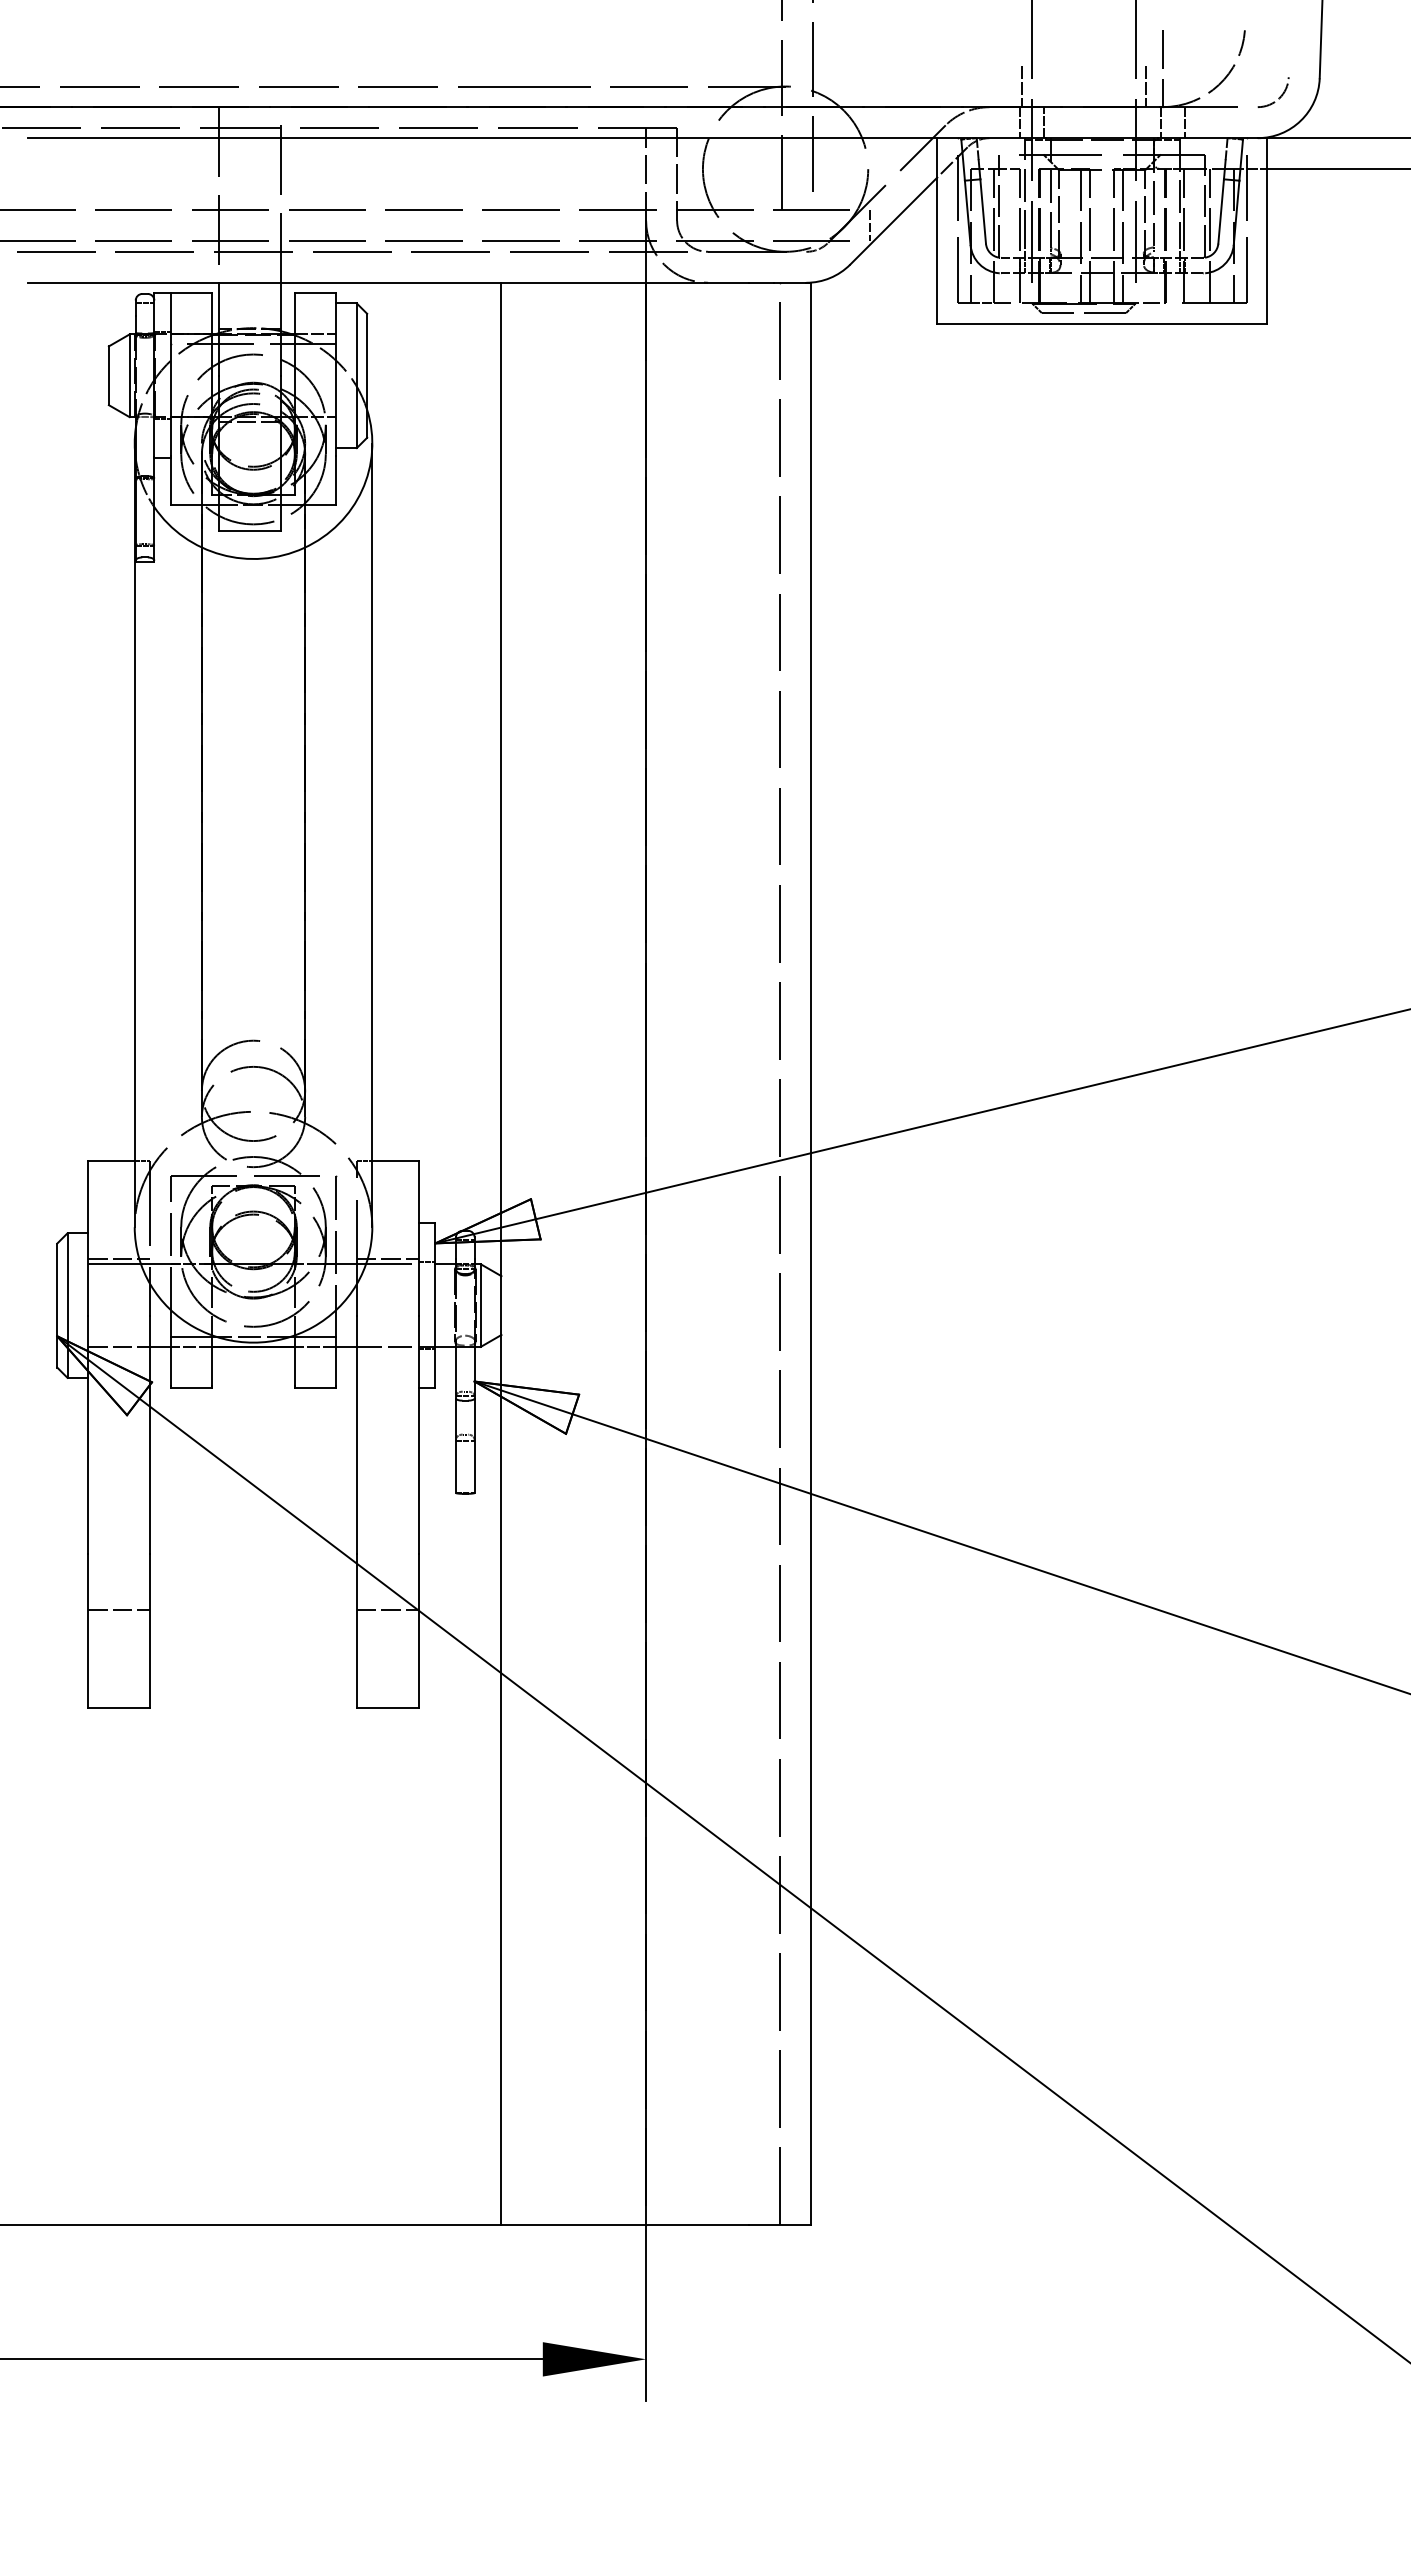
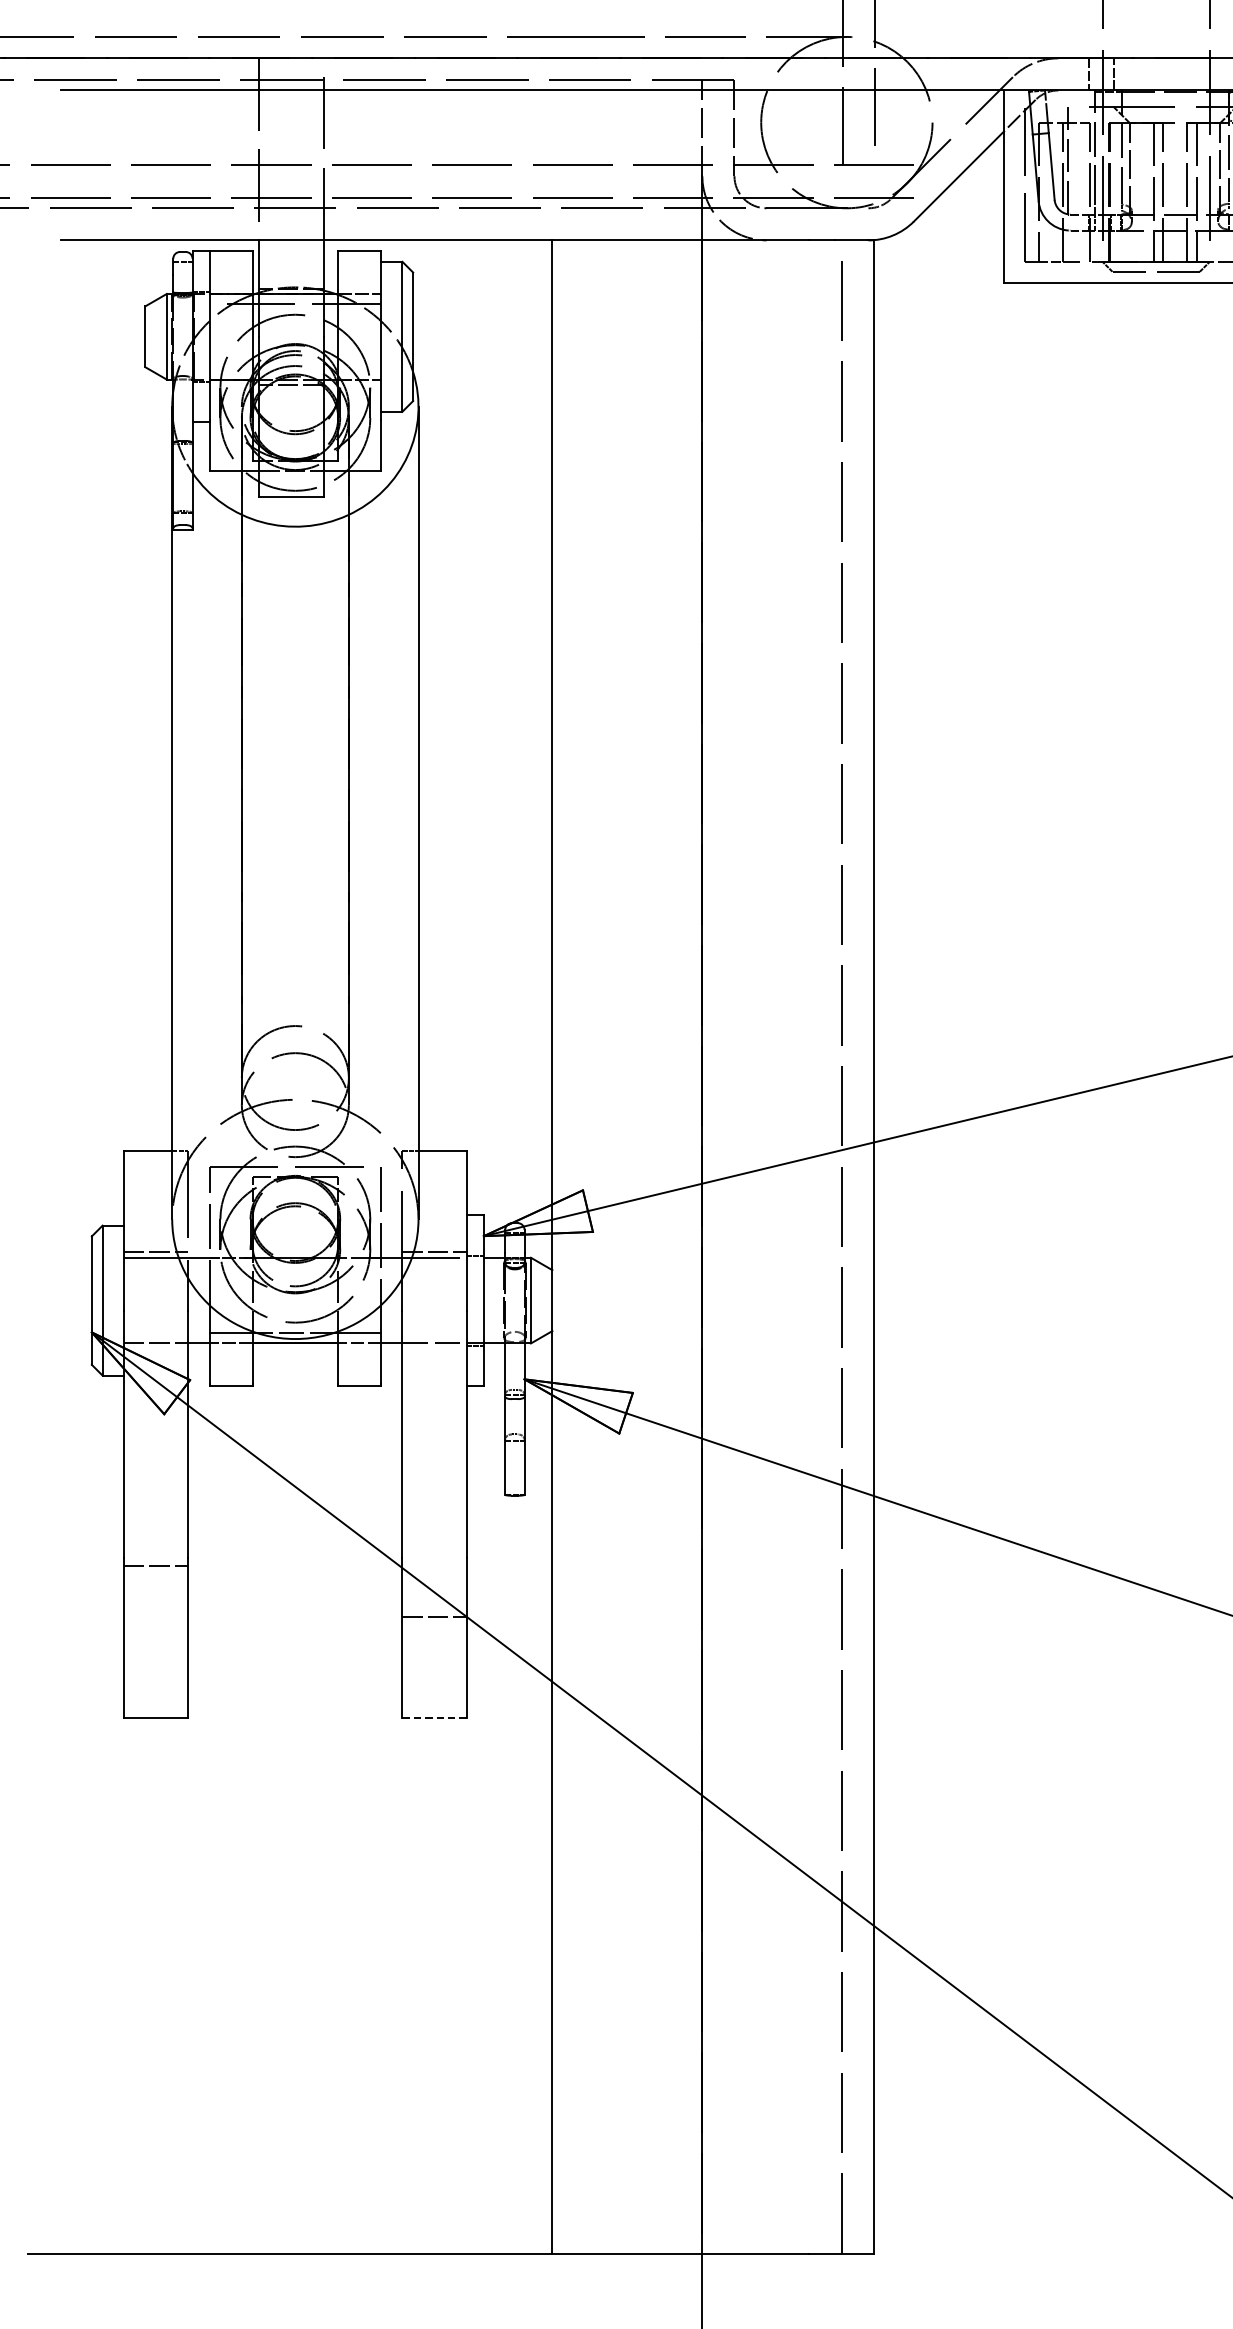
line: (1021, 86) -> (1091, 36), removed
line: (1145, 86) -> (1219, 36), removed
line: (869, 225) -> (933, 181), removed
line: (119, 1610) -> (156, 1565), moved
line: (387, 1708) -> (434, 1718), solid -> dashed

